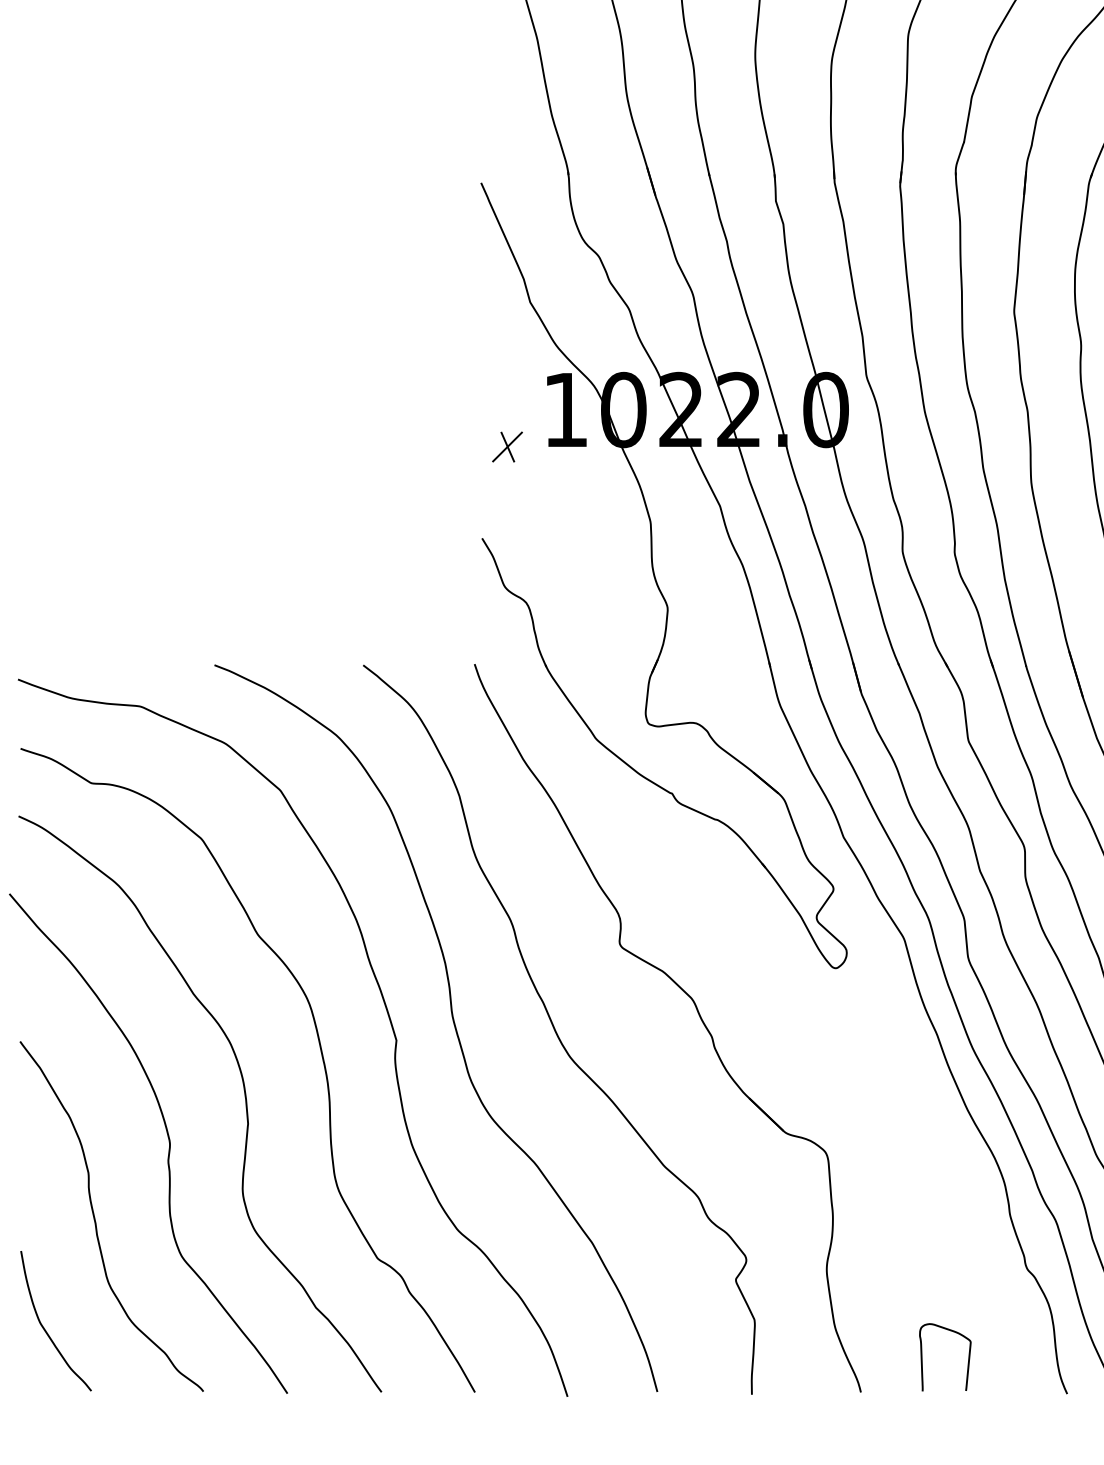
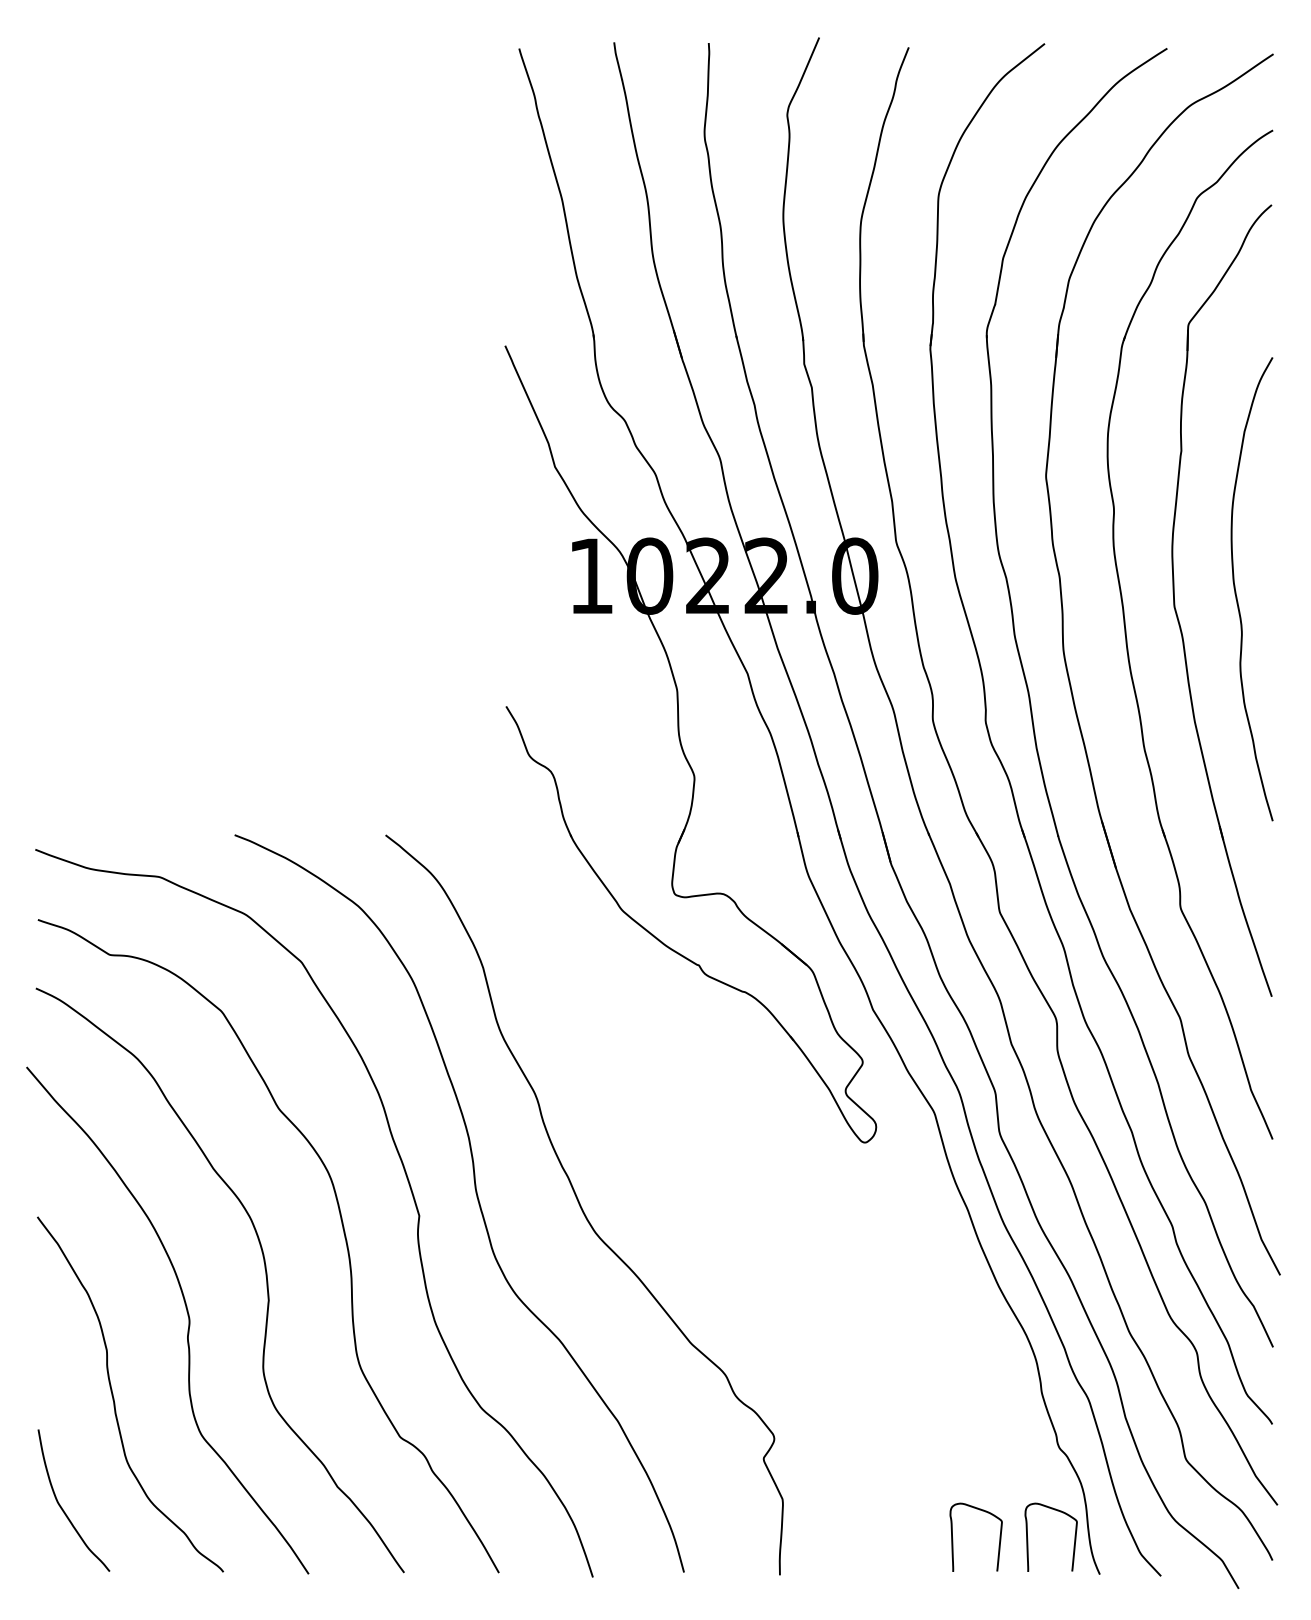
part: (507, 446) -> (531, 613), removed
part: (697, 1012) -> (724, 1187), removed
curve: (996, 1359) -> (1028, 1539), added

